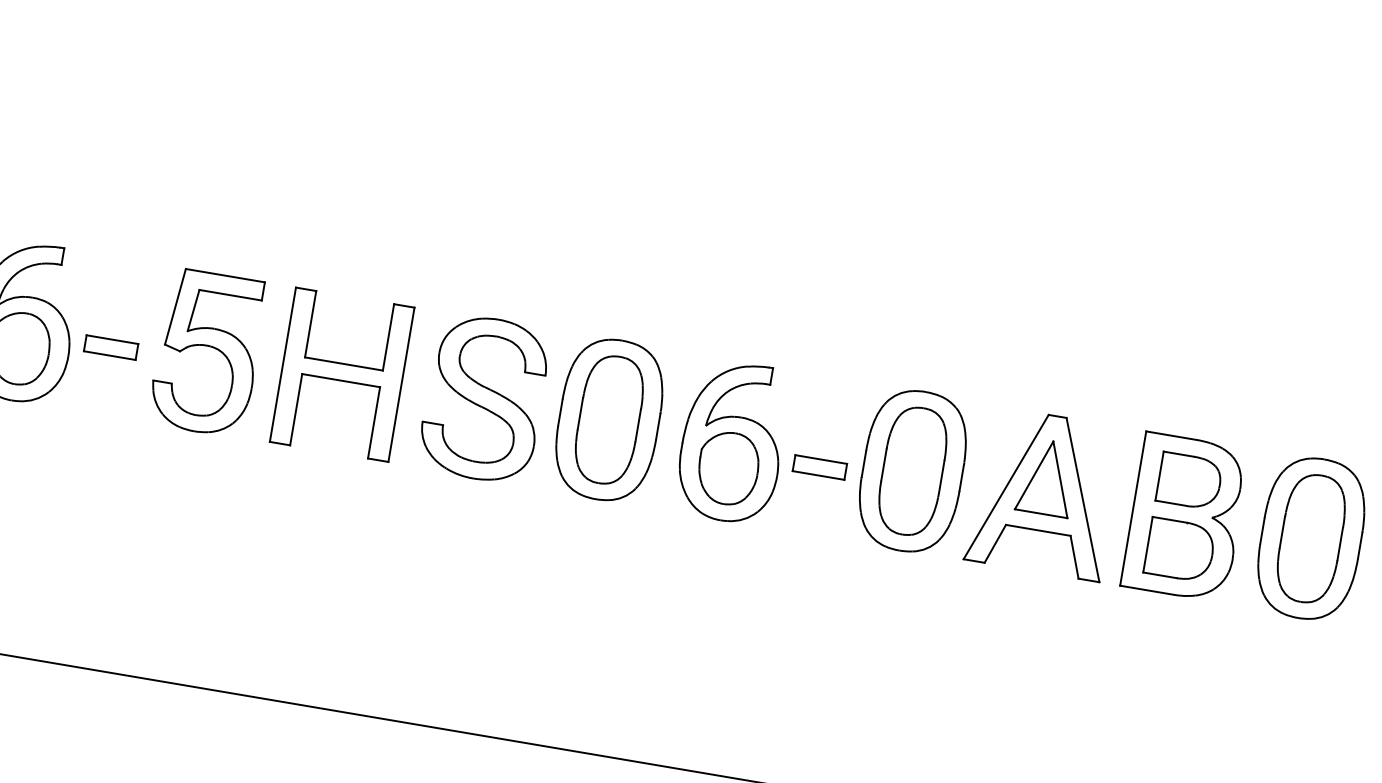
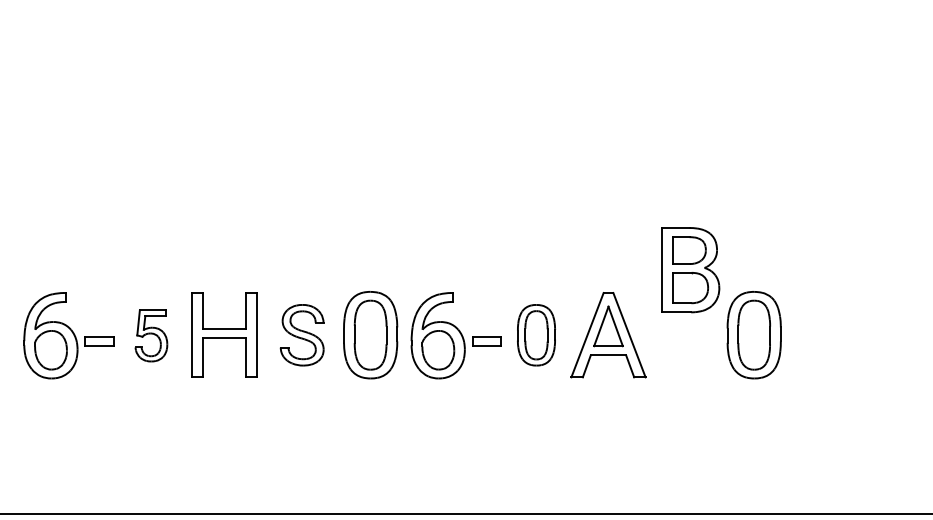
part: (208, 352) -> (151, 335), size x0.6
part: (482, 399) -> (301, 335), size x0.7
part: (912, 471) -> (536, 335), size x0.7
part: (1185, 518) -> (690, 270), moved

